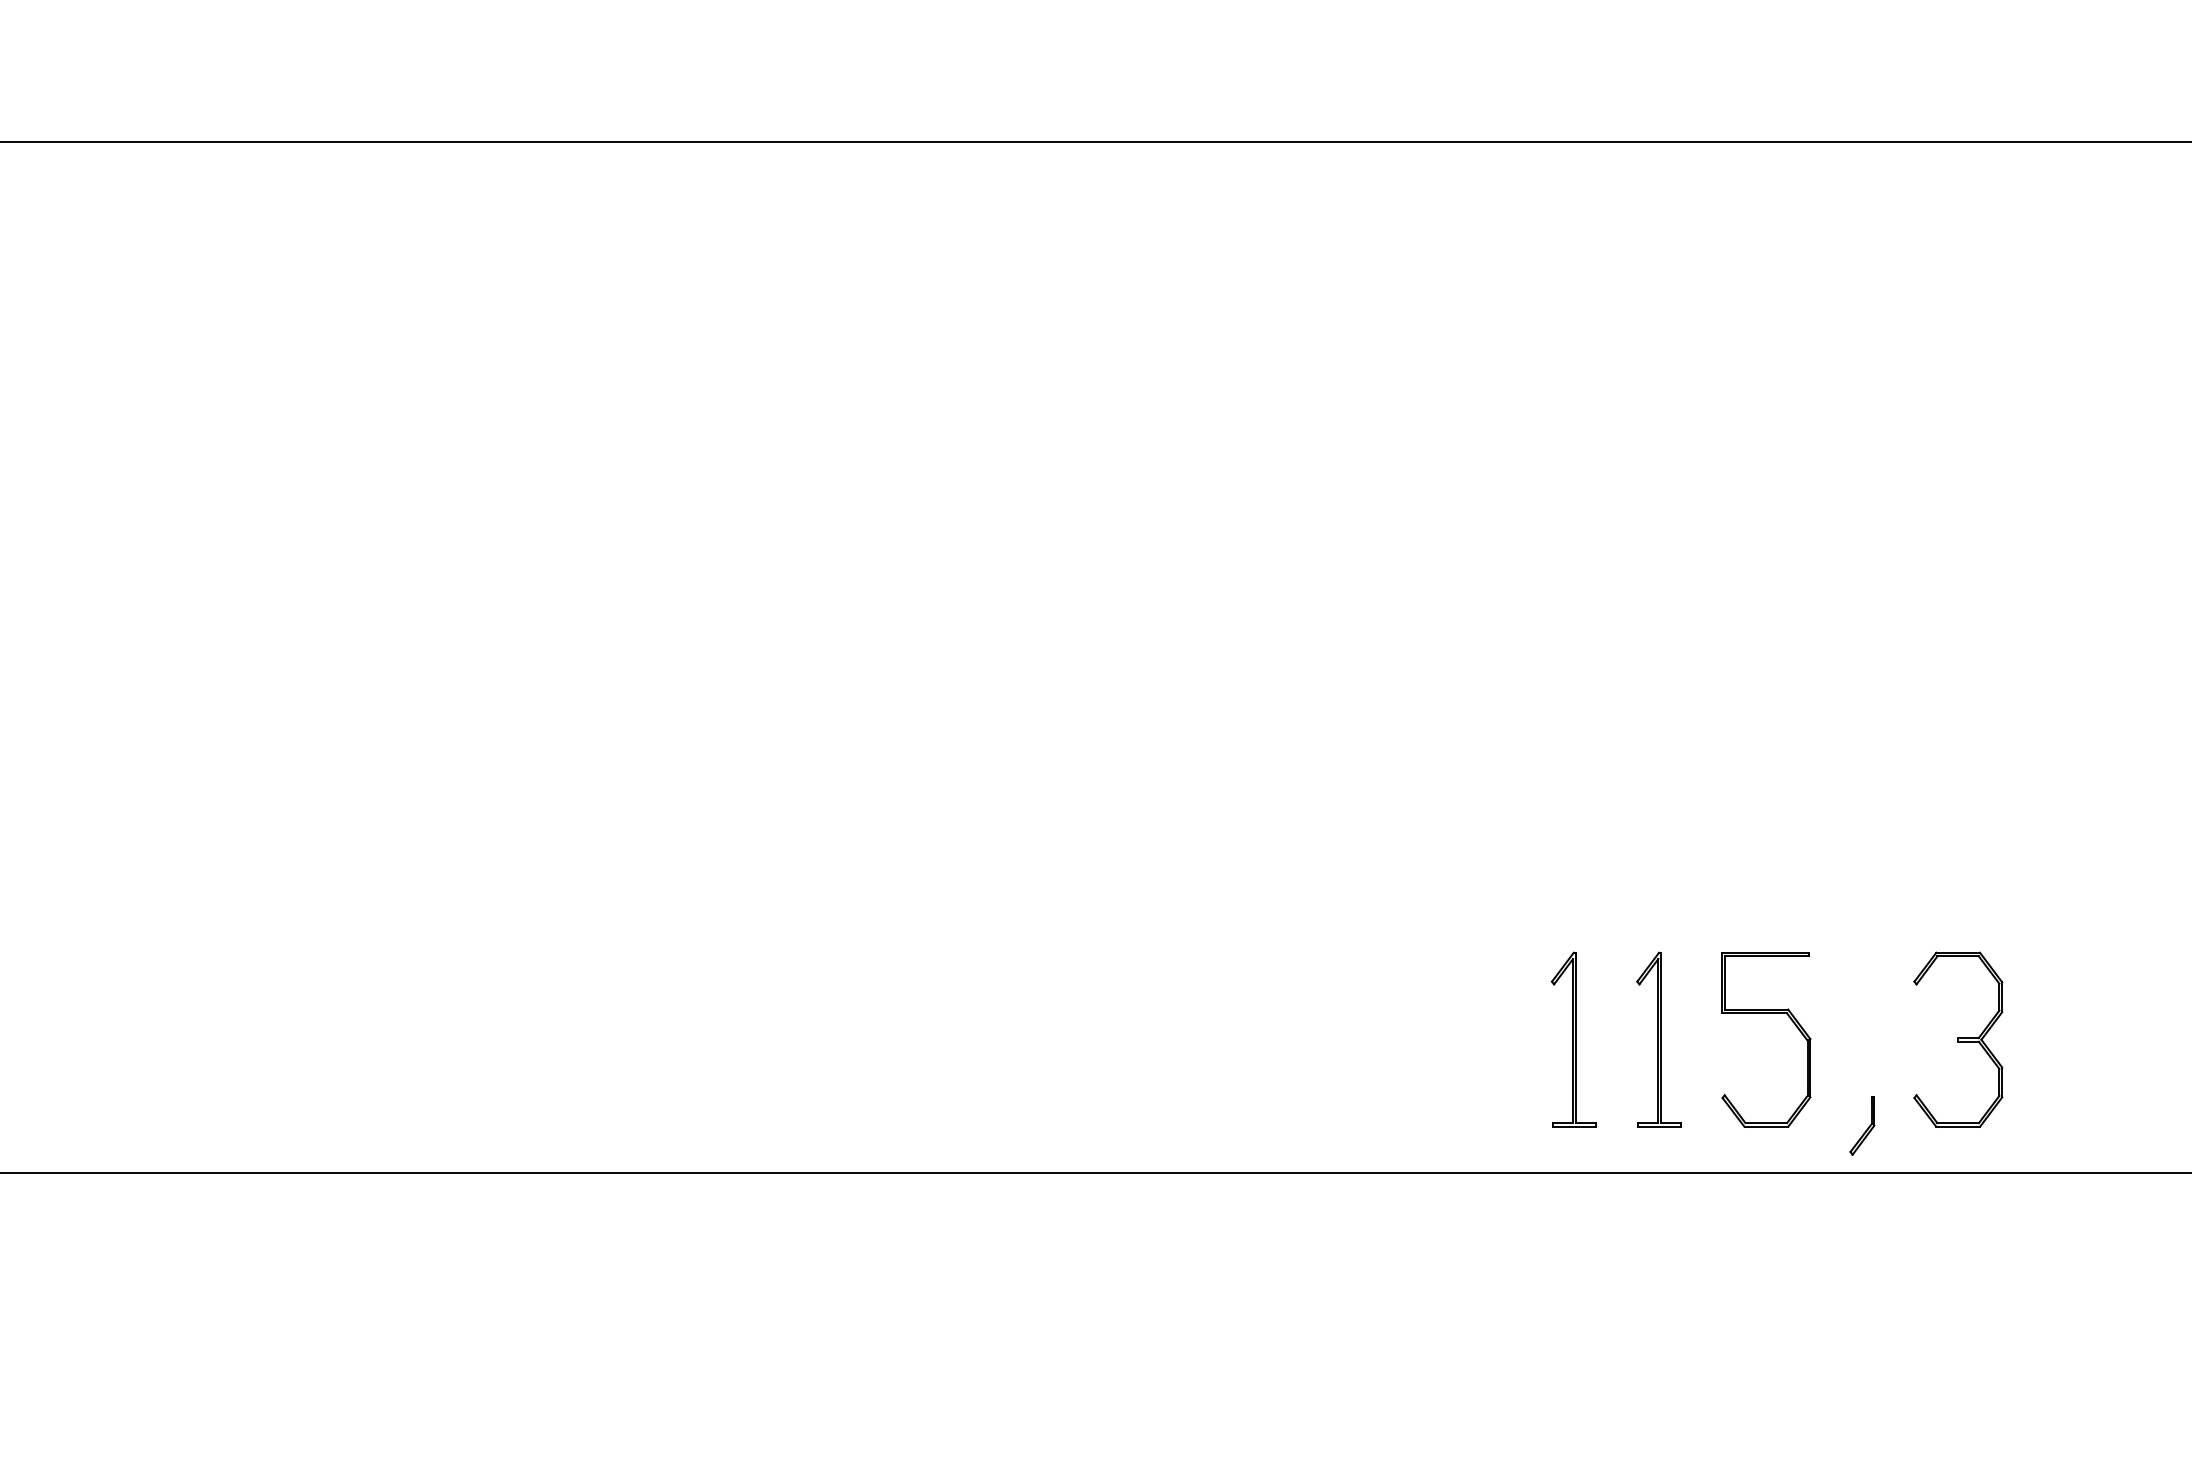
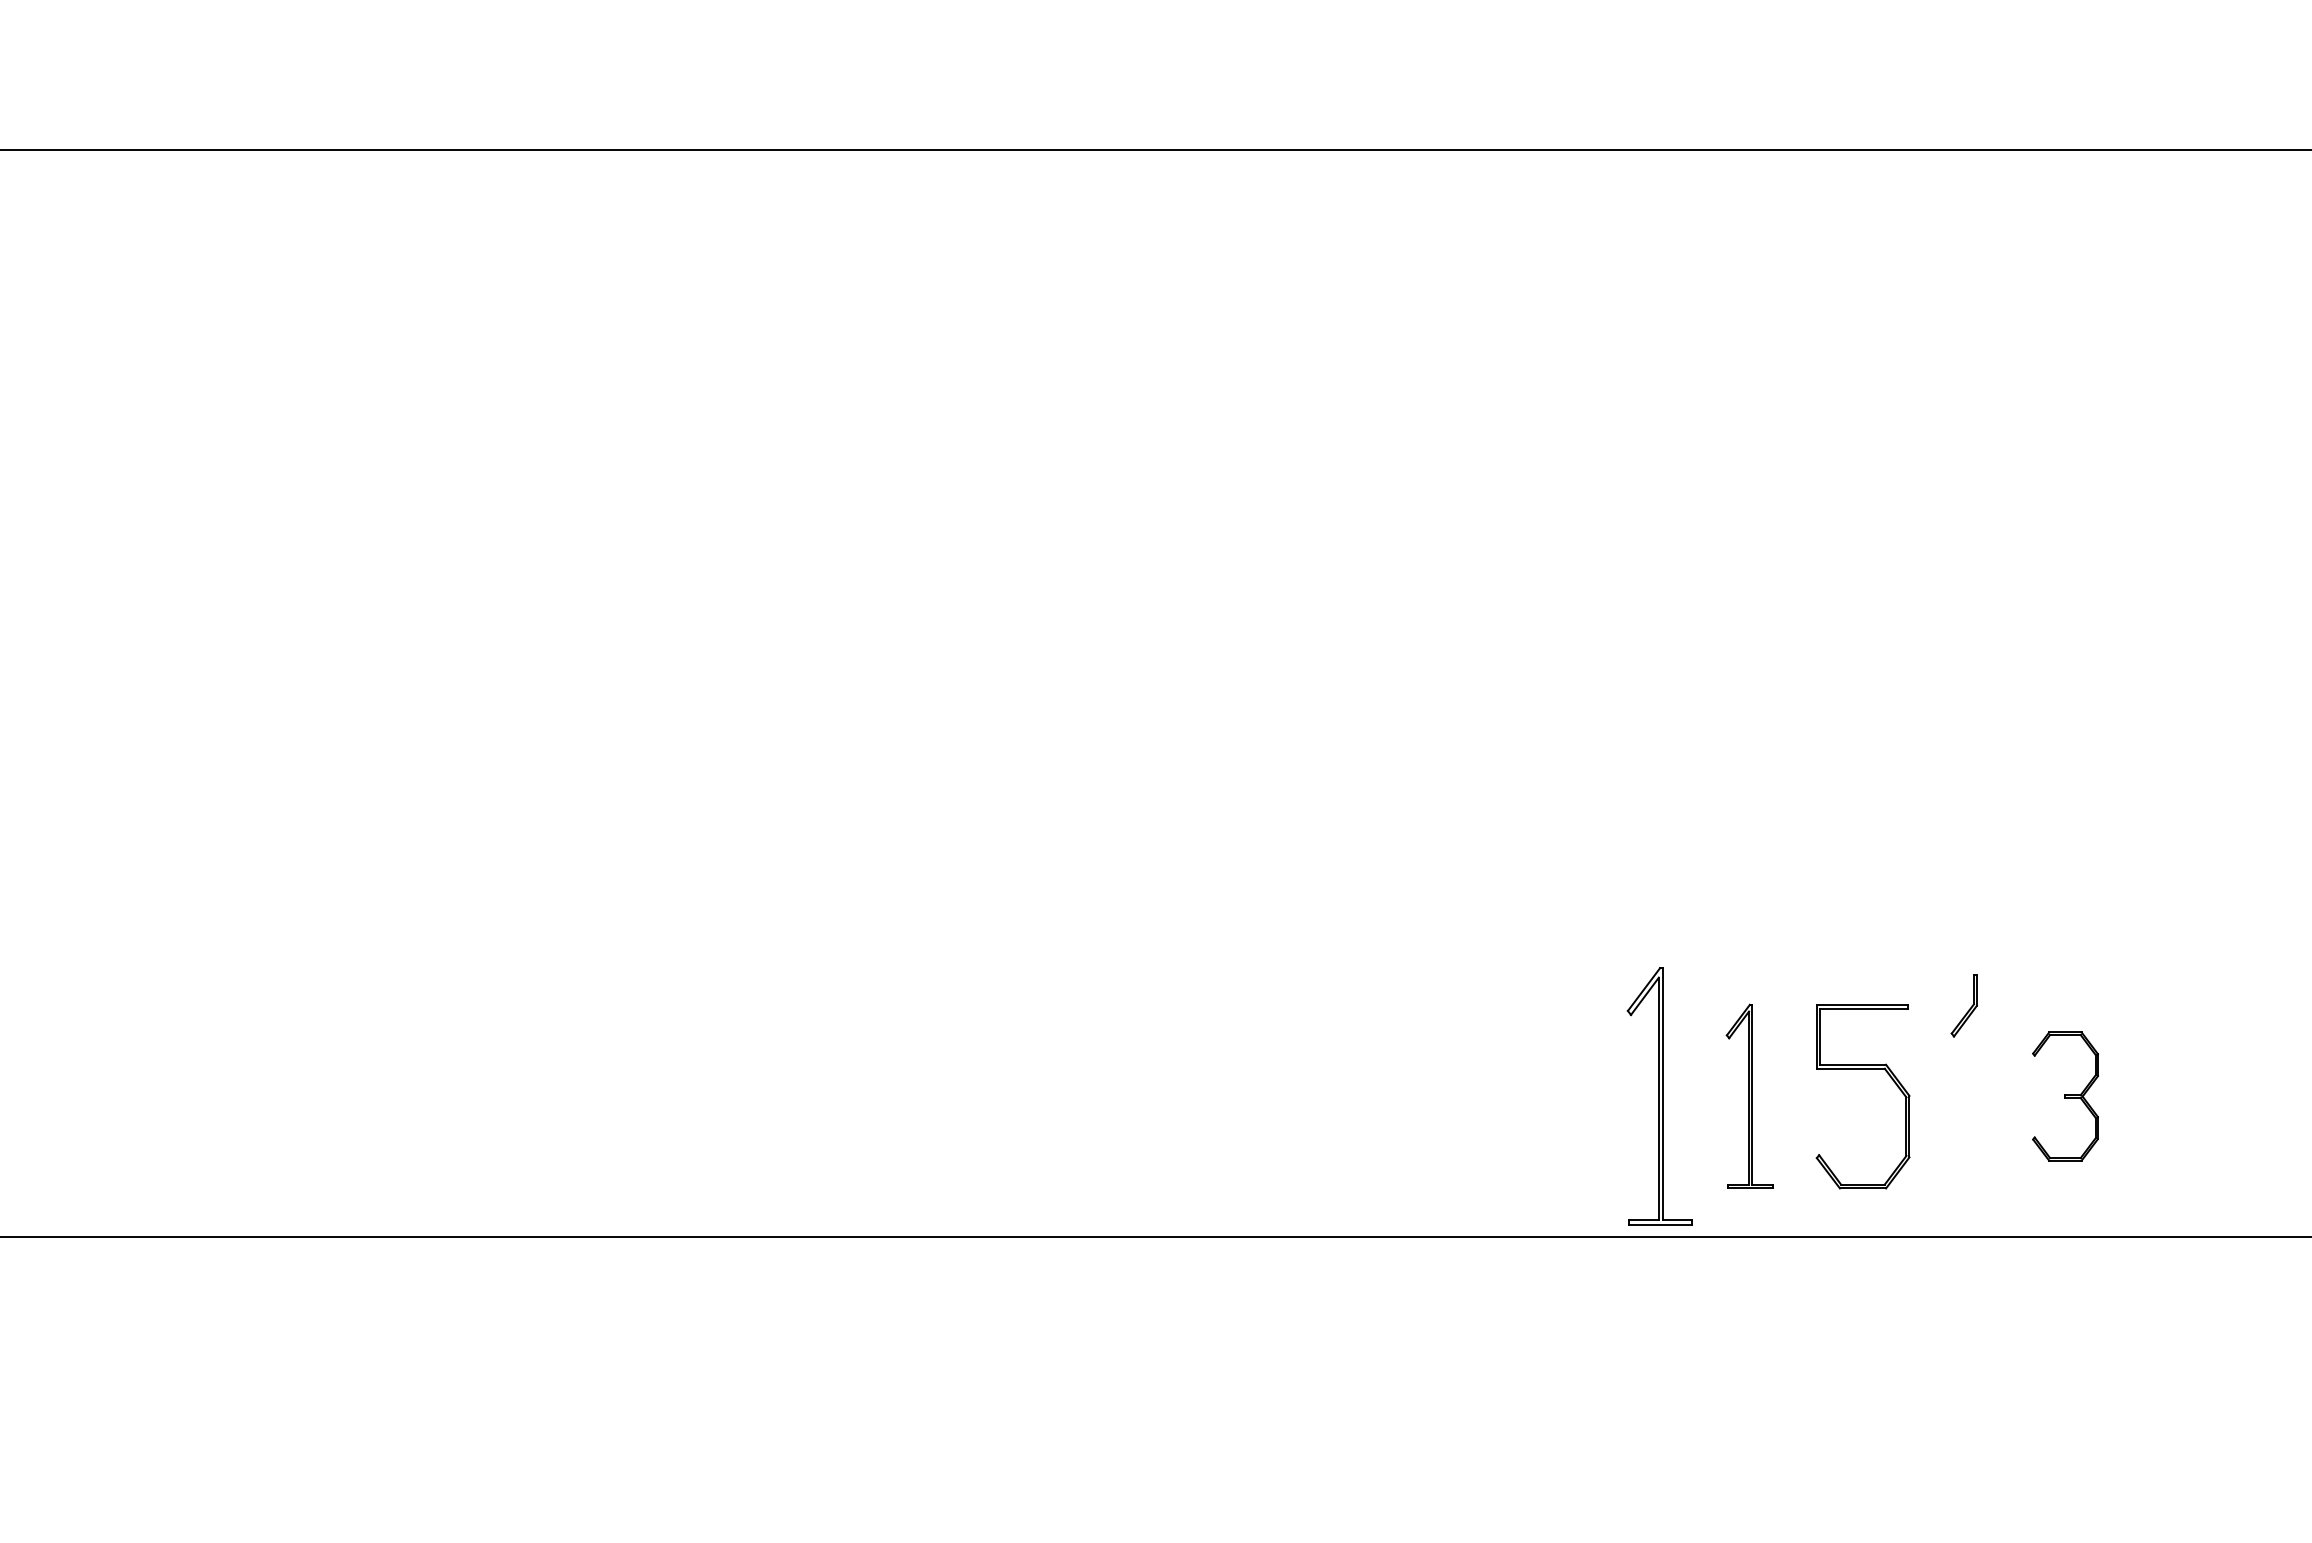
part: (1573, 1039) -> (1659, 1096), size x1.4
part: (1958, 1039) -> (2065, 1096), size x0.7
part: (1862, 1125) -> (1964, 1005), moved

